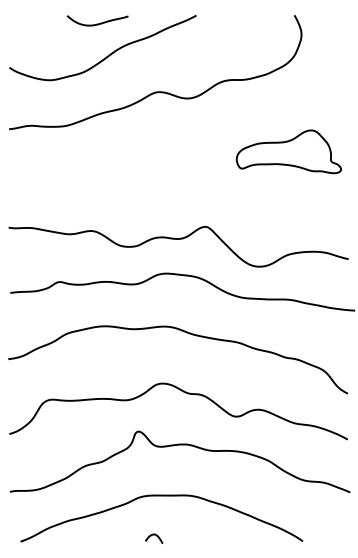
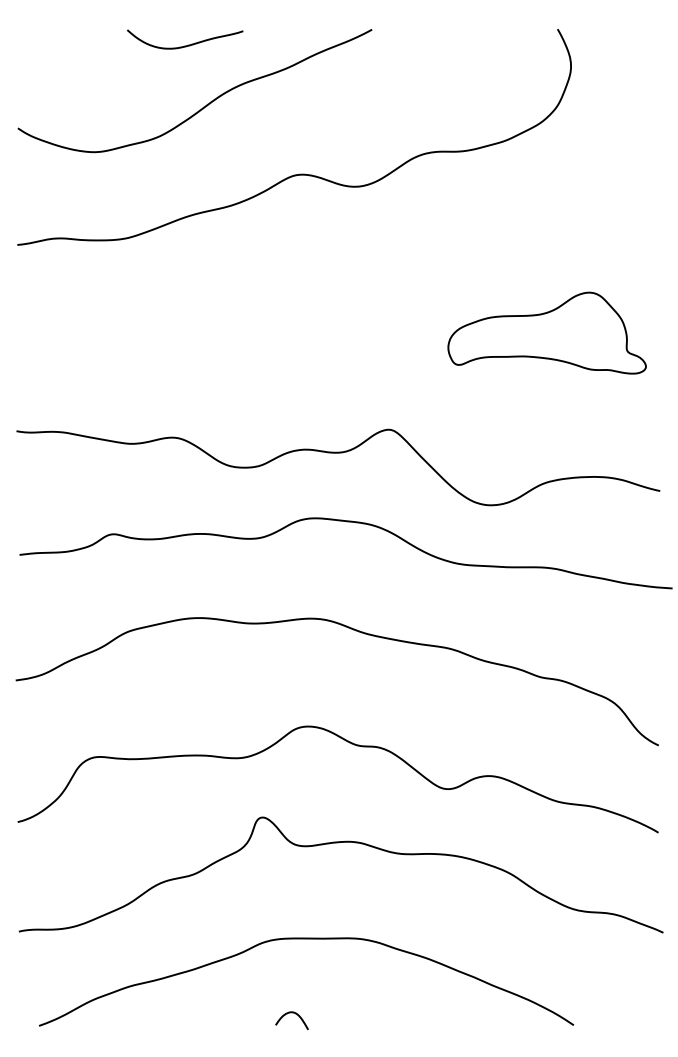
part: (288, 151) -> (546, 332), moved

